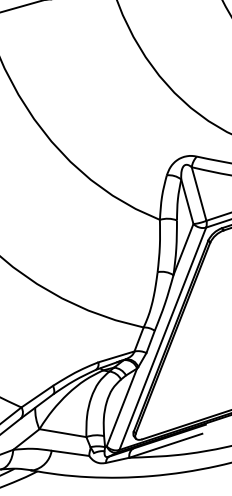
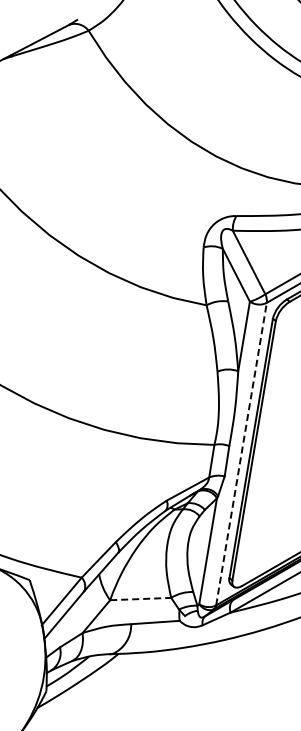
line: (162, 338) -> (241, 453), solid -> dashed
line: (62, 433) -> (140, 599), solid -> dashed

